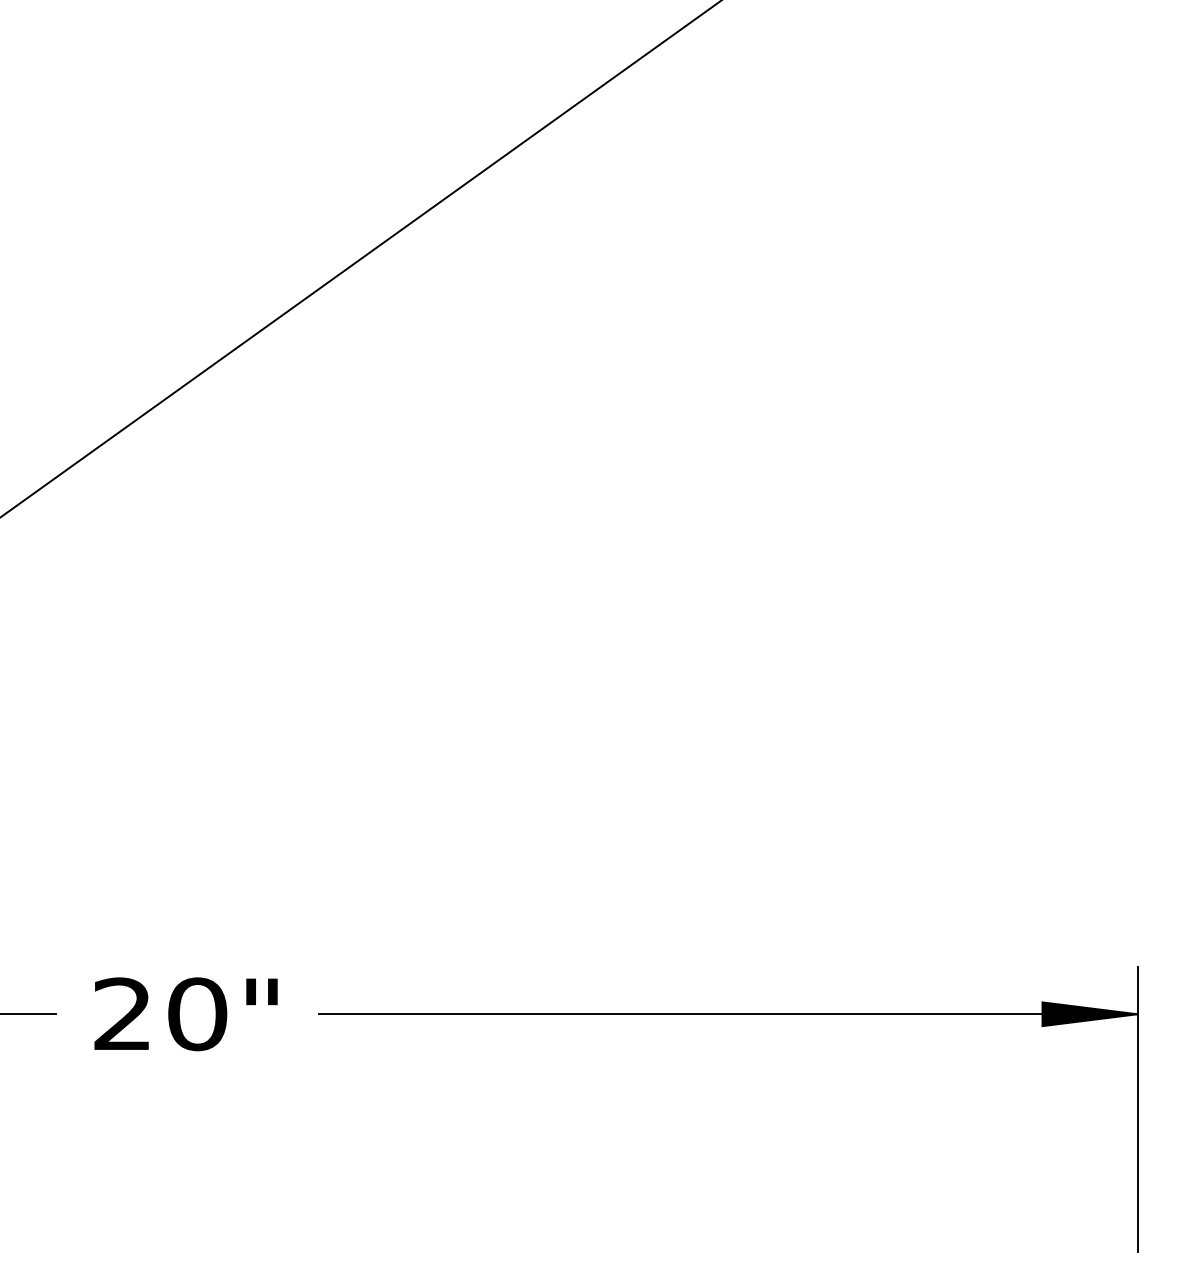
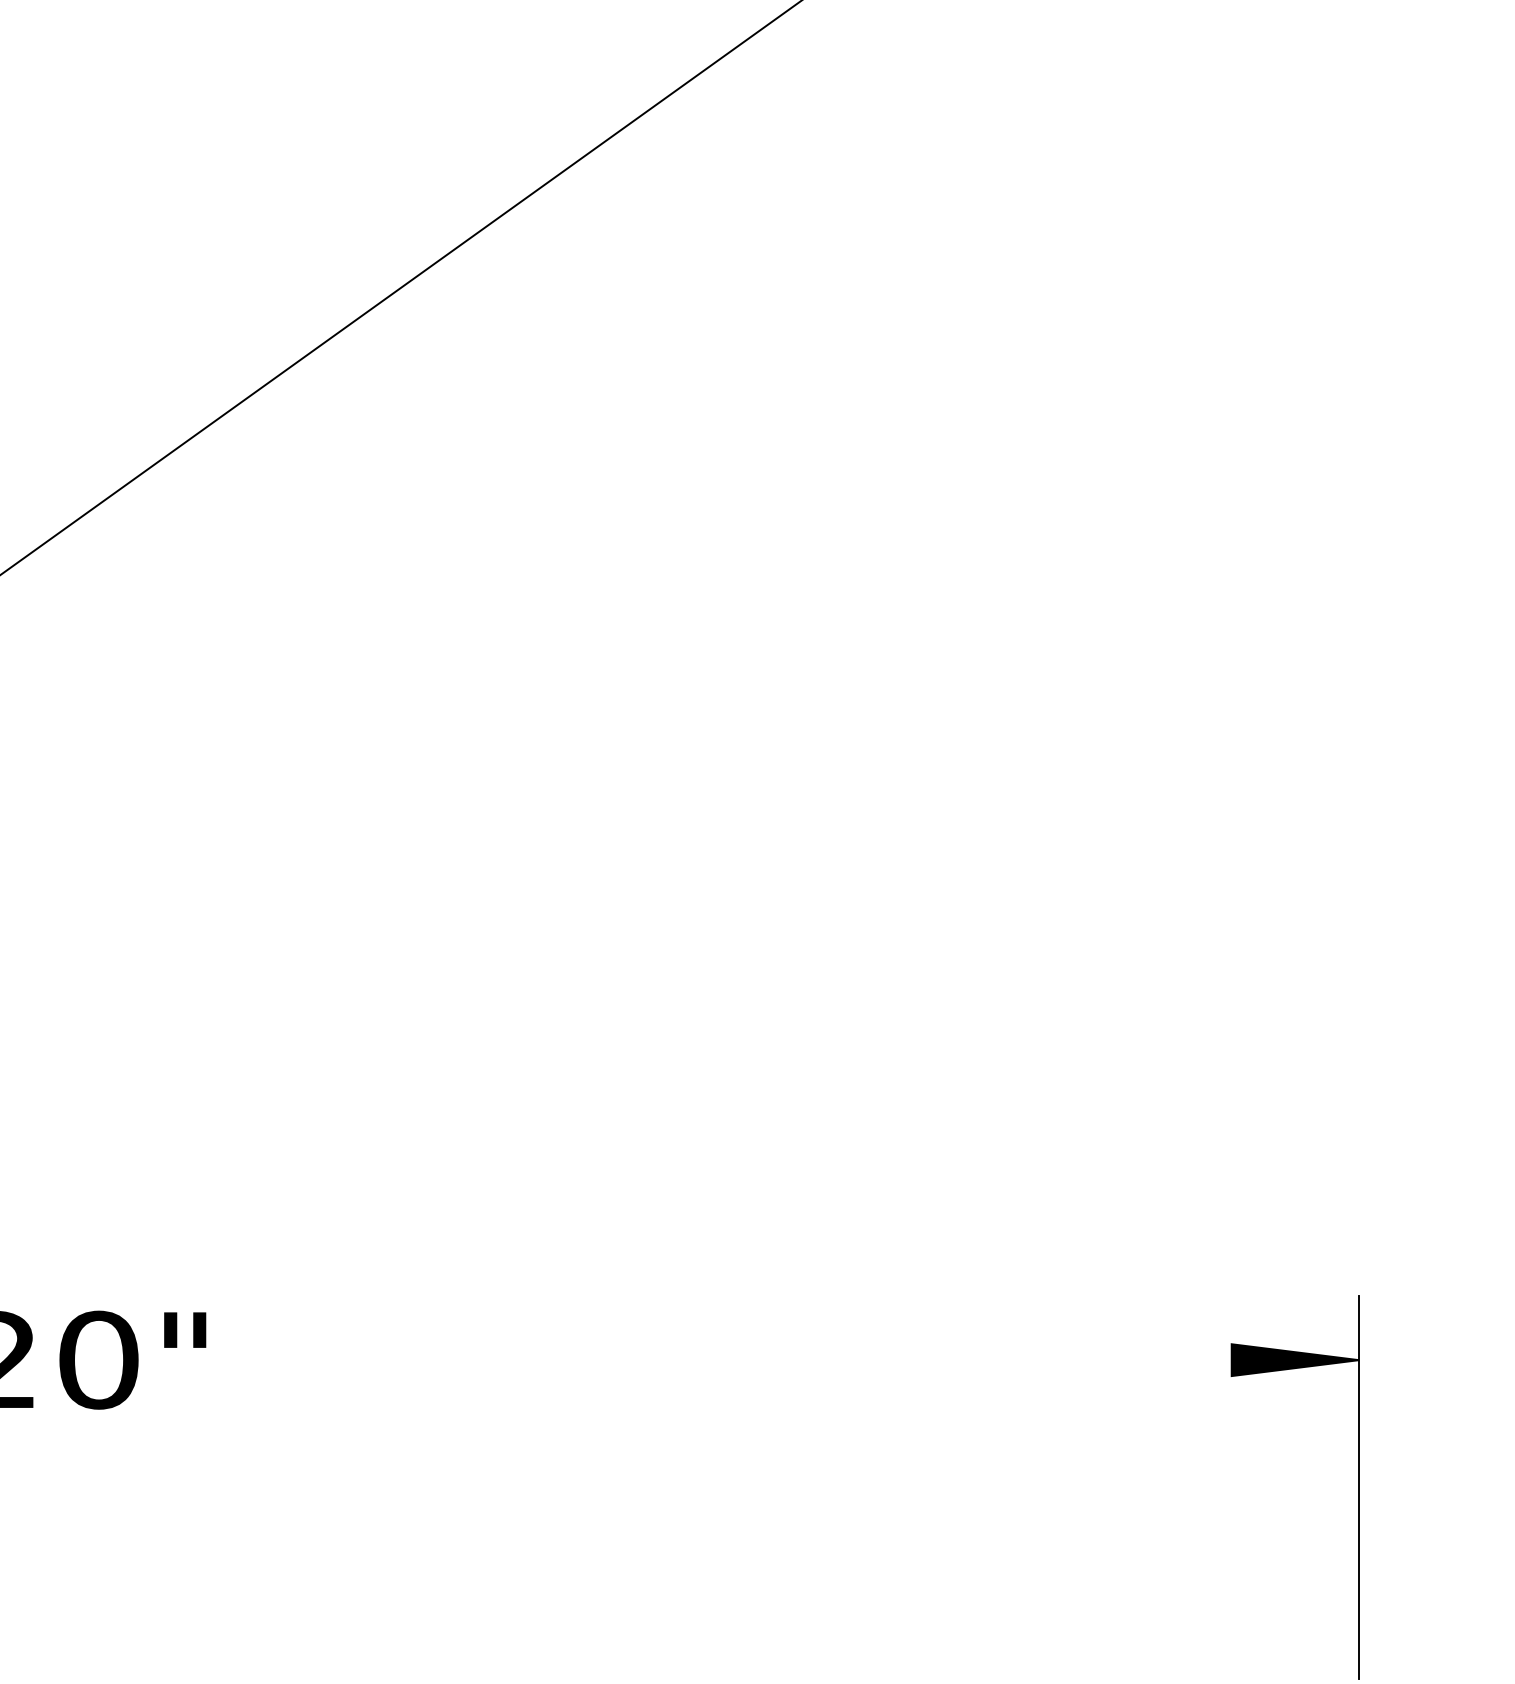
line: (727, 1014) -> (809, 1360), removed

